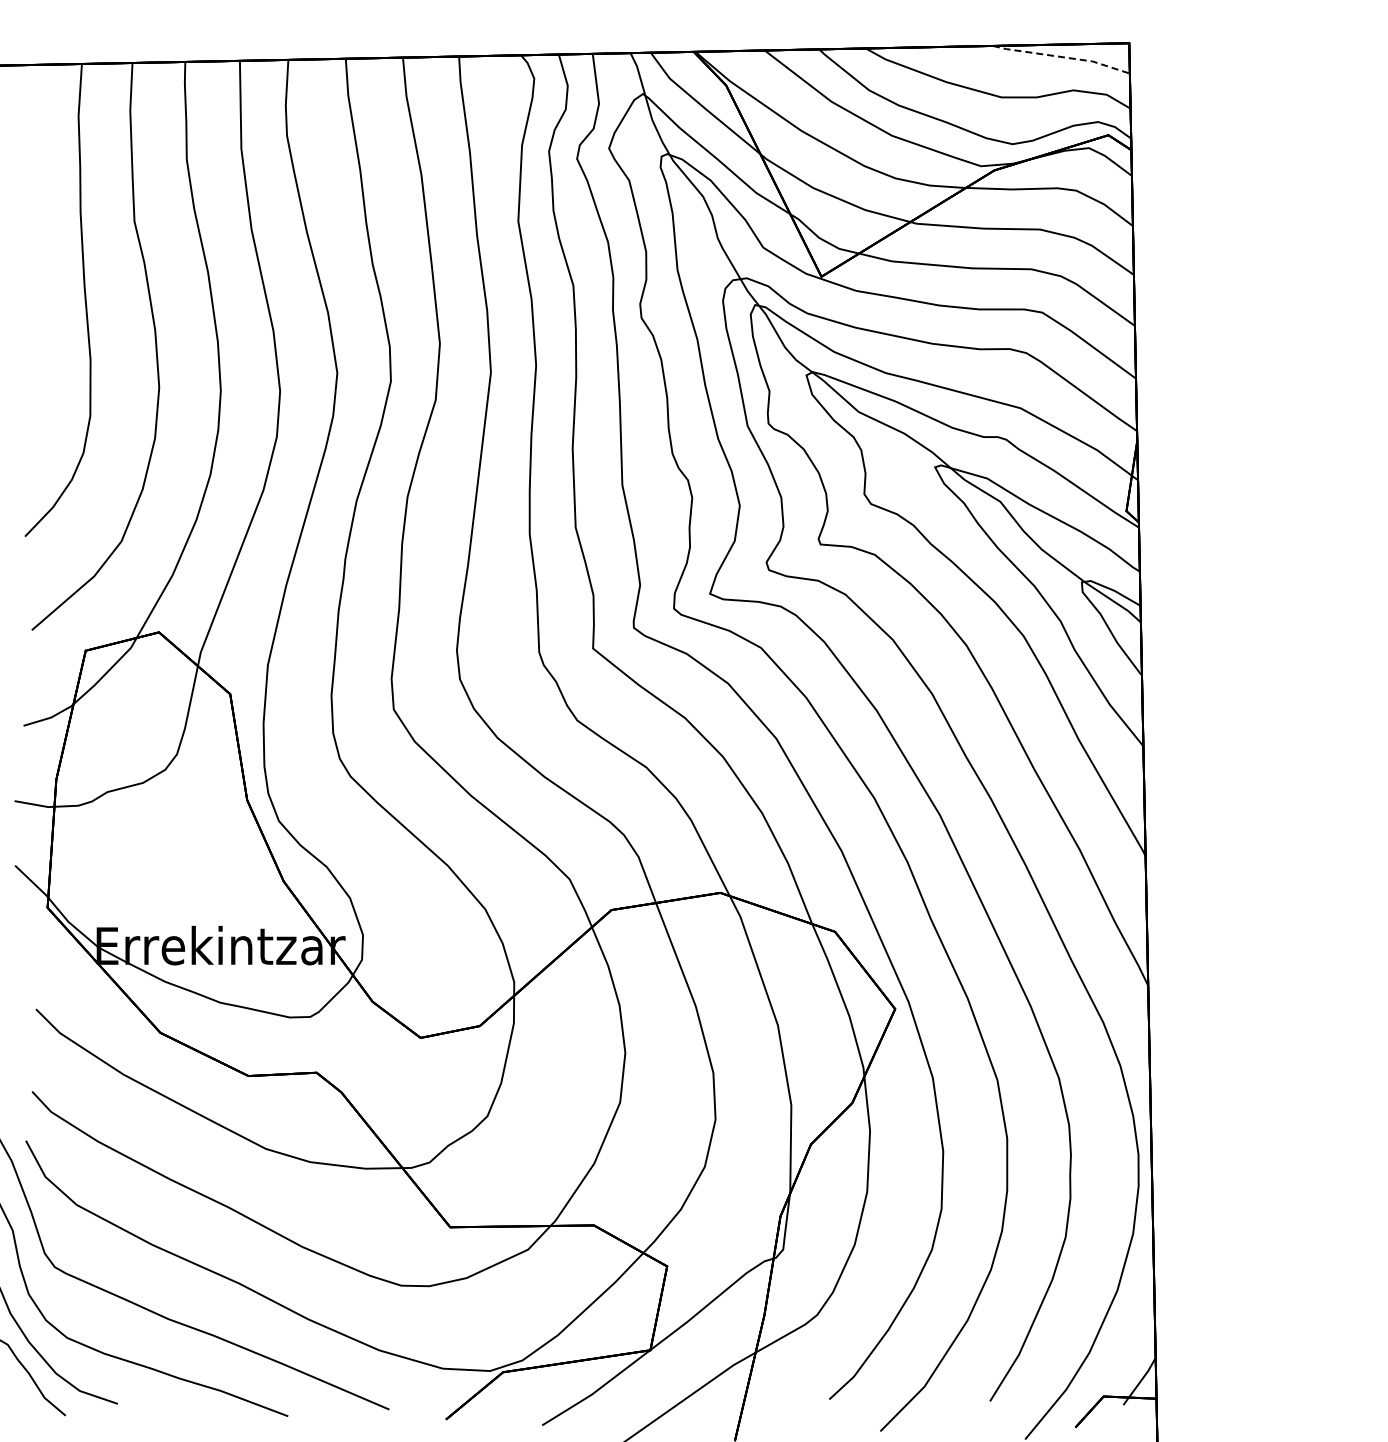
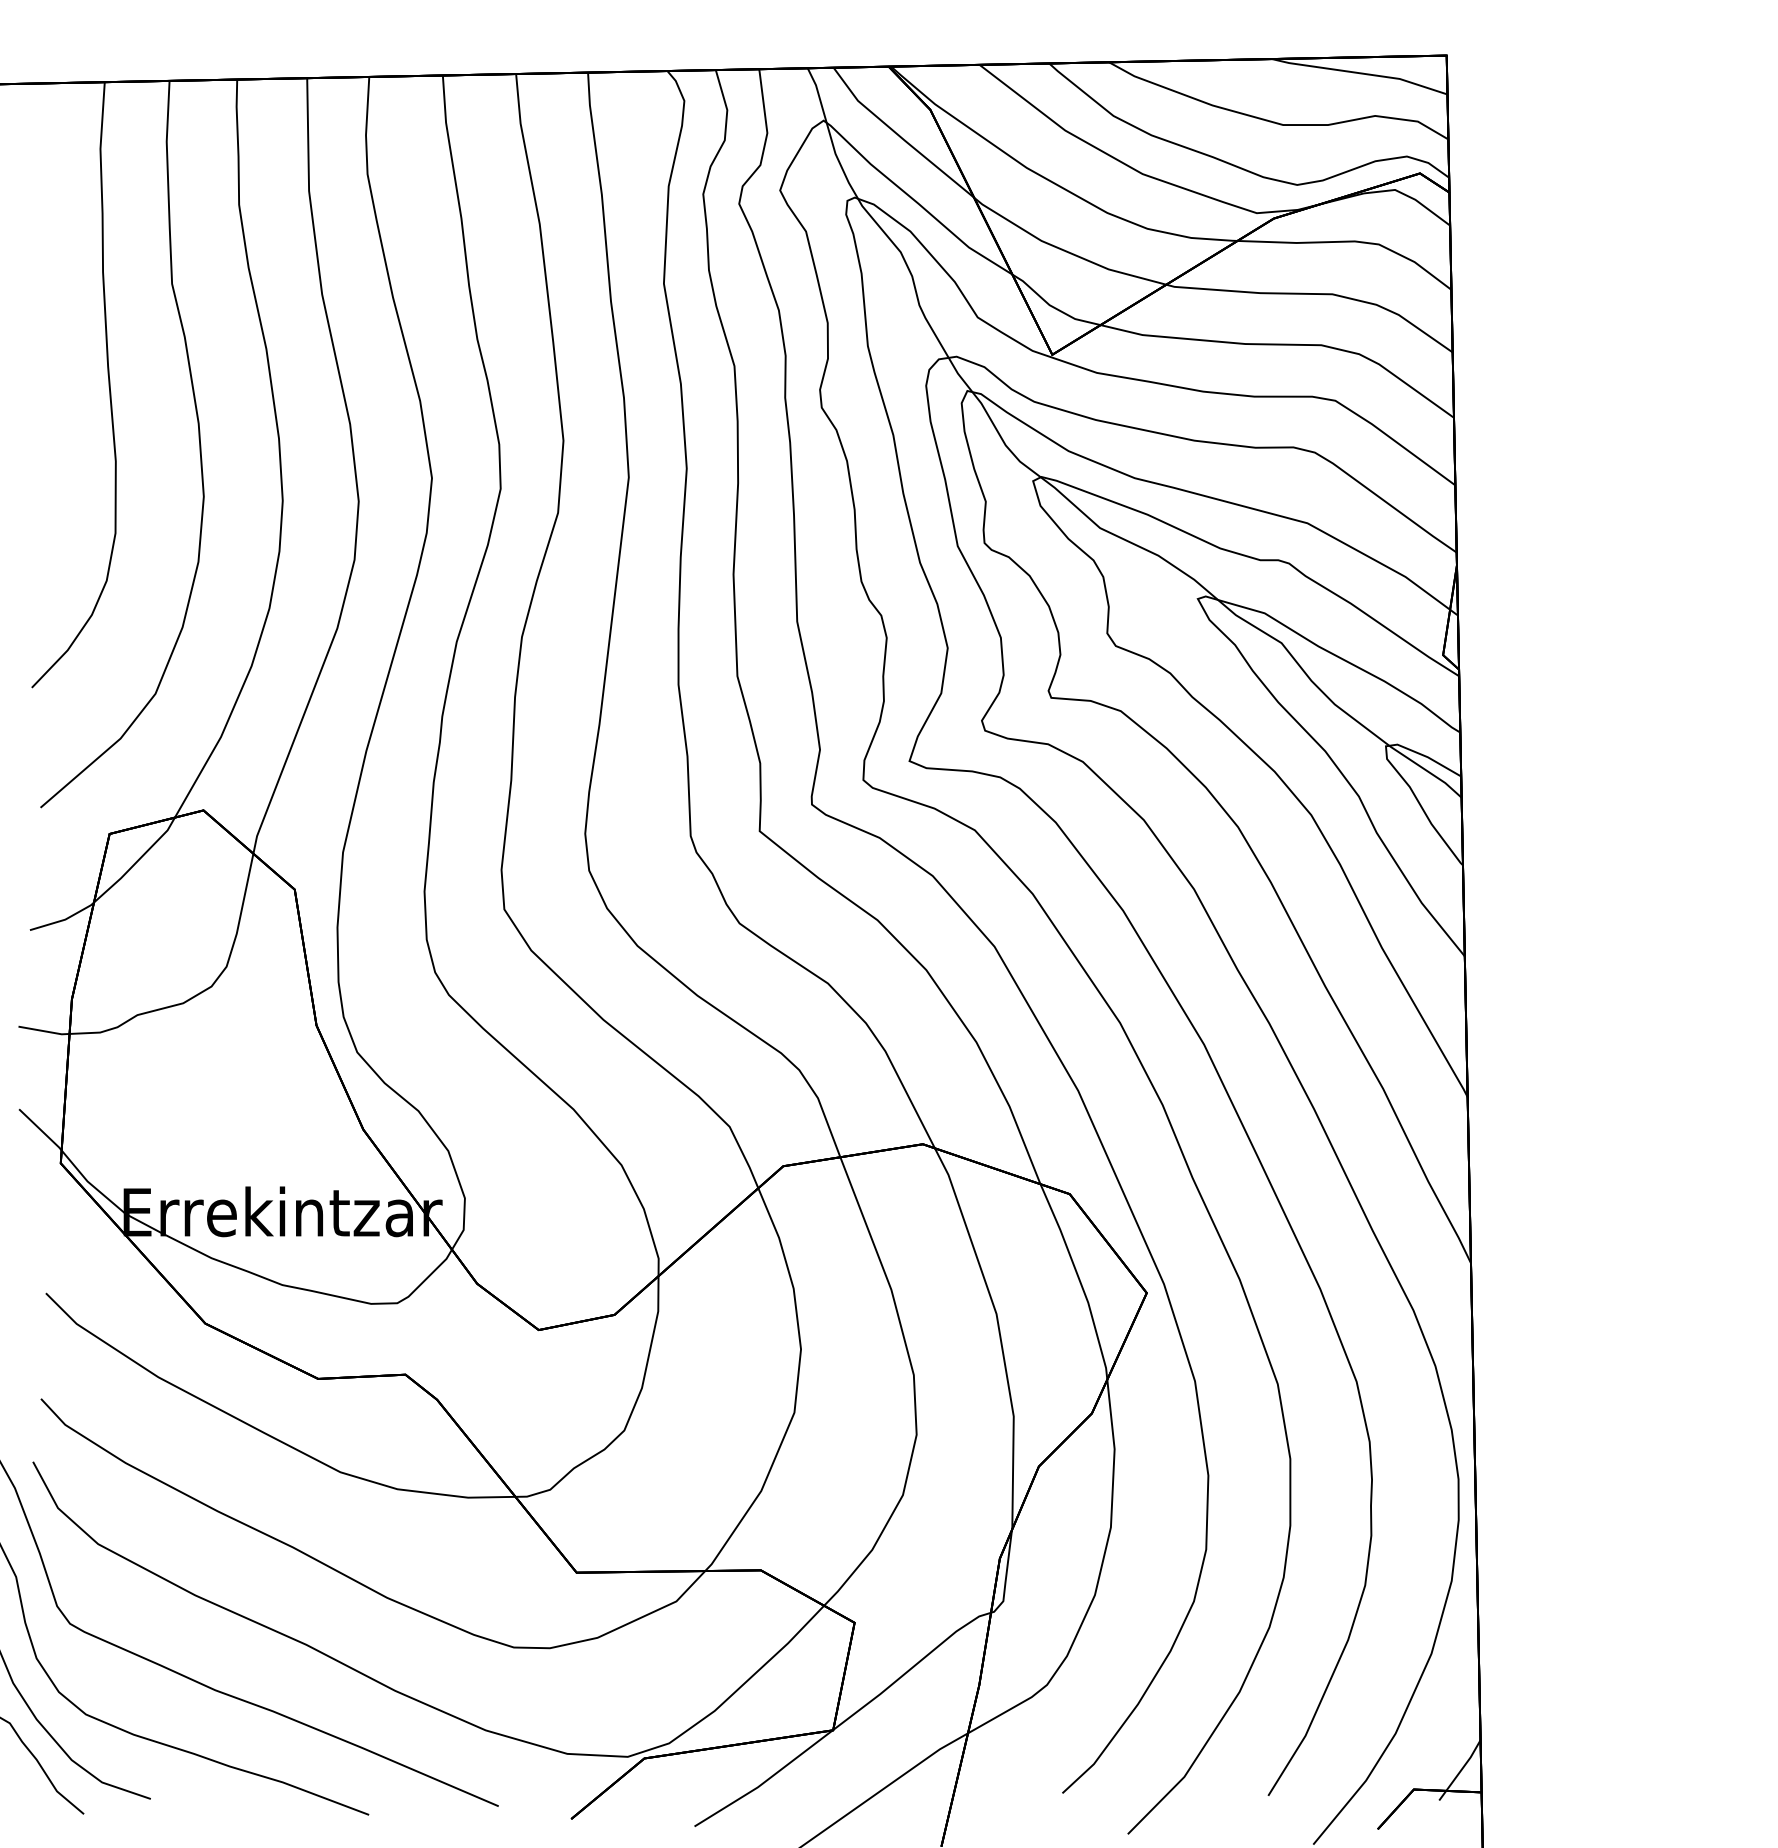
line: (1062, 57) -> (1361, 73), dashed -> solid

